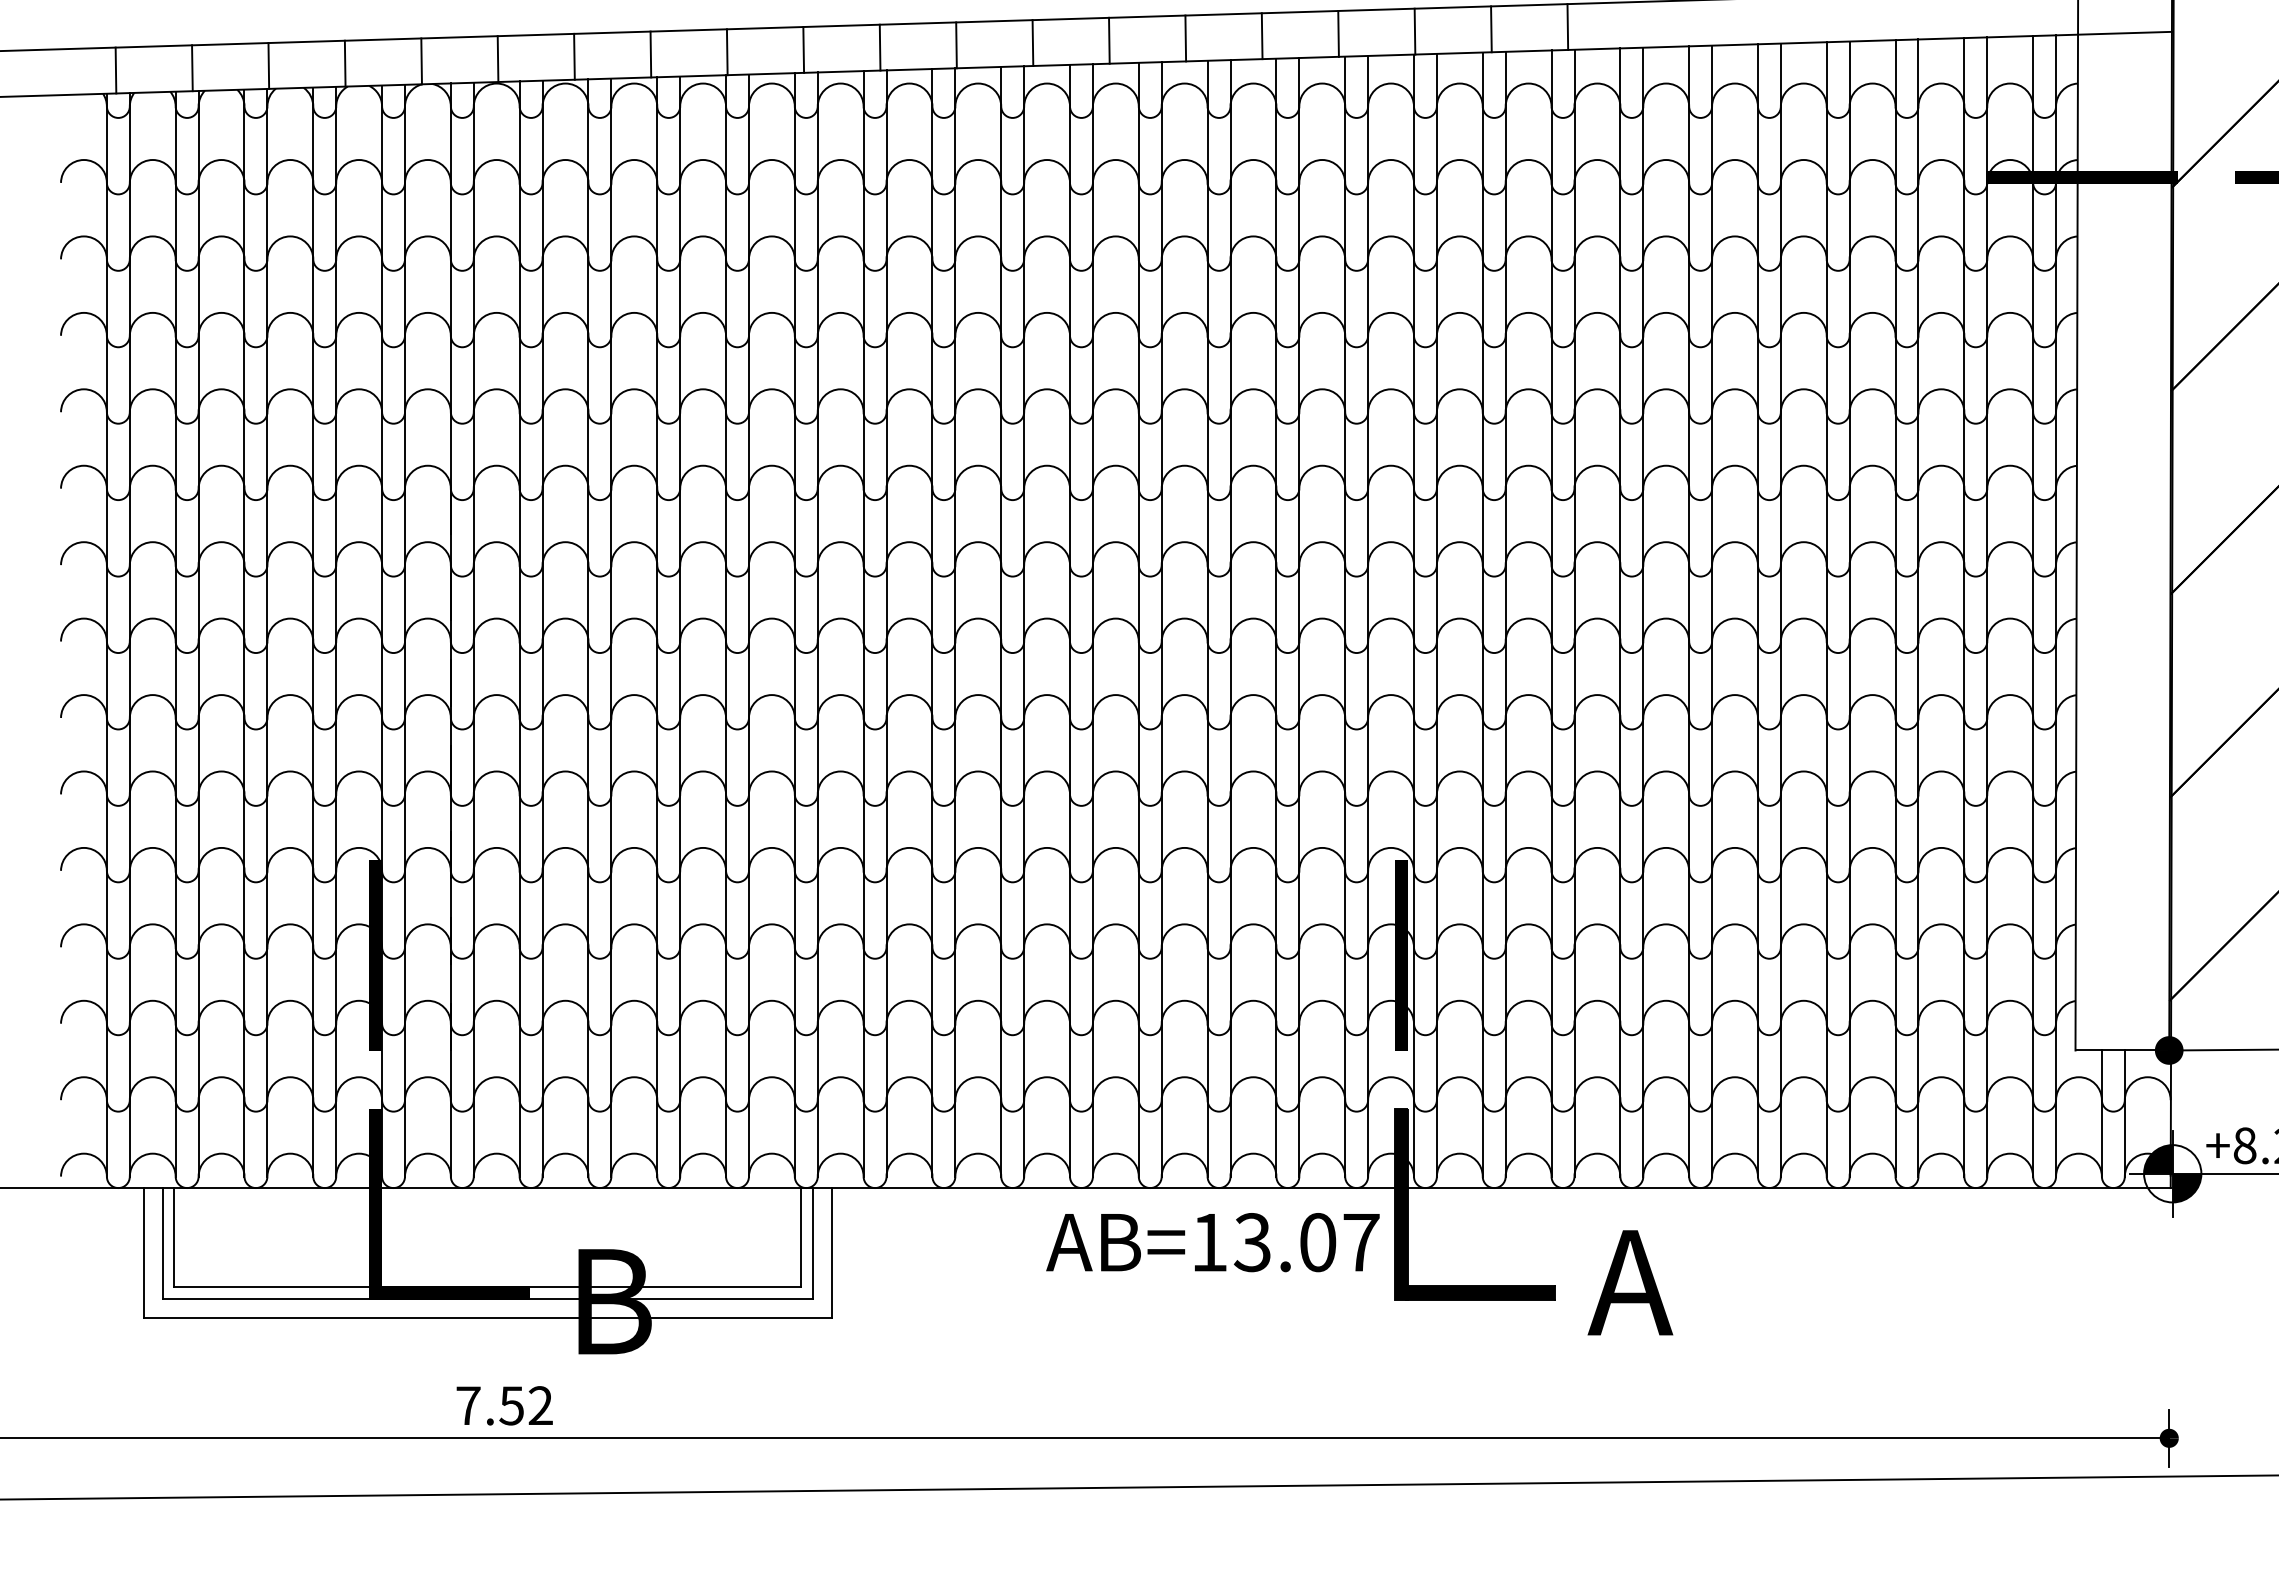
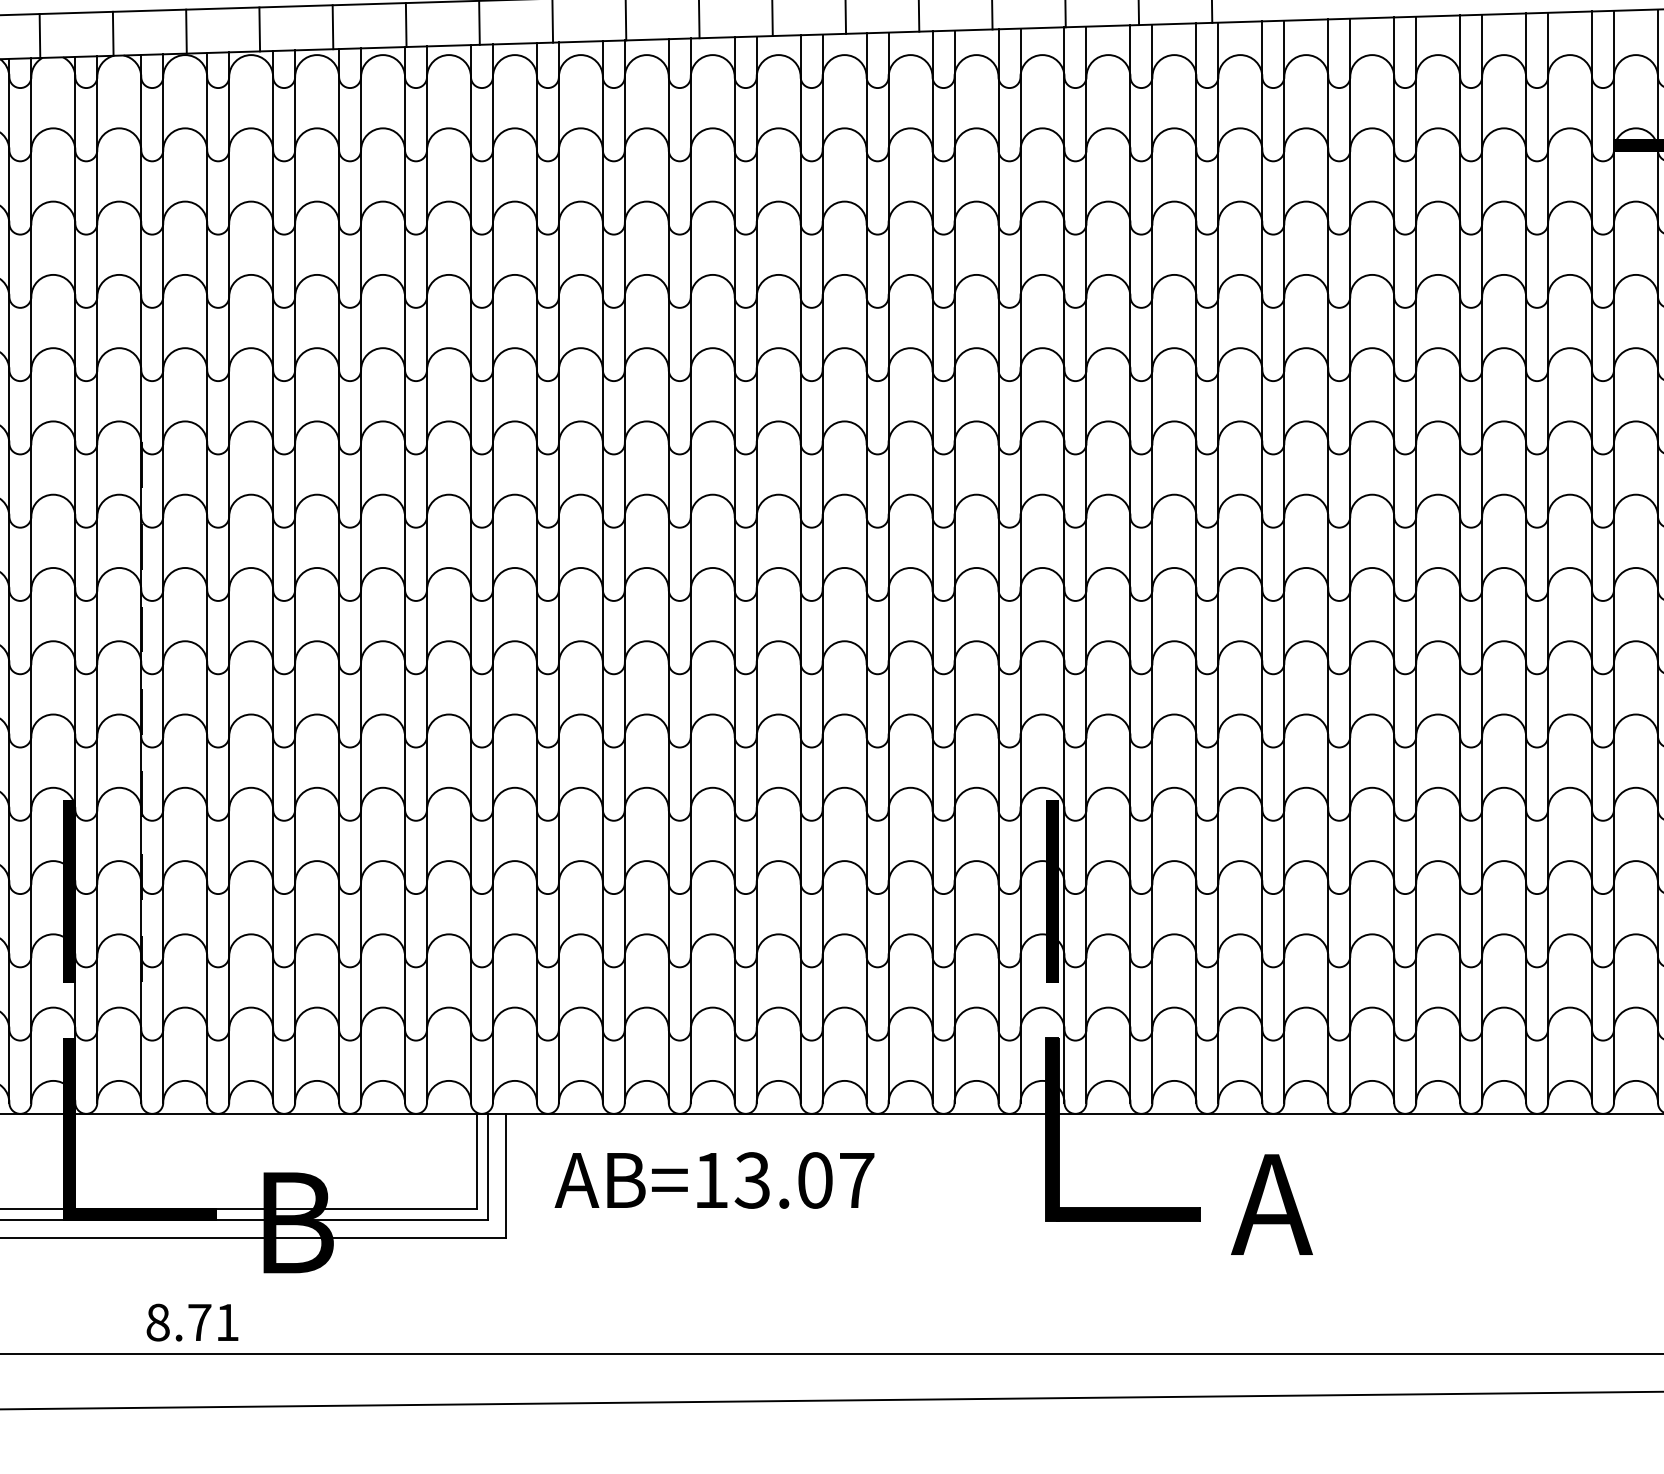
text: (1212, 1242) -> (714, 1180), moved
text: (504, 1405) -> (192, 1322), 7.52 -> 8.71

